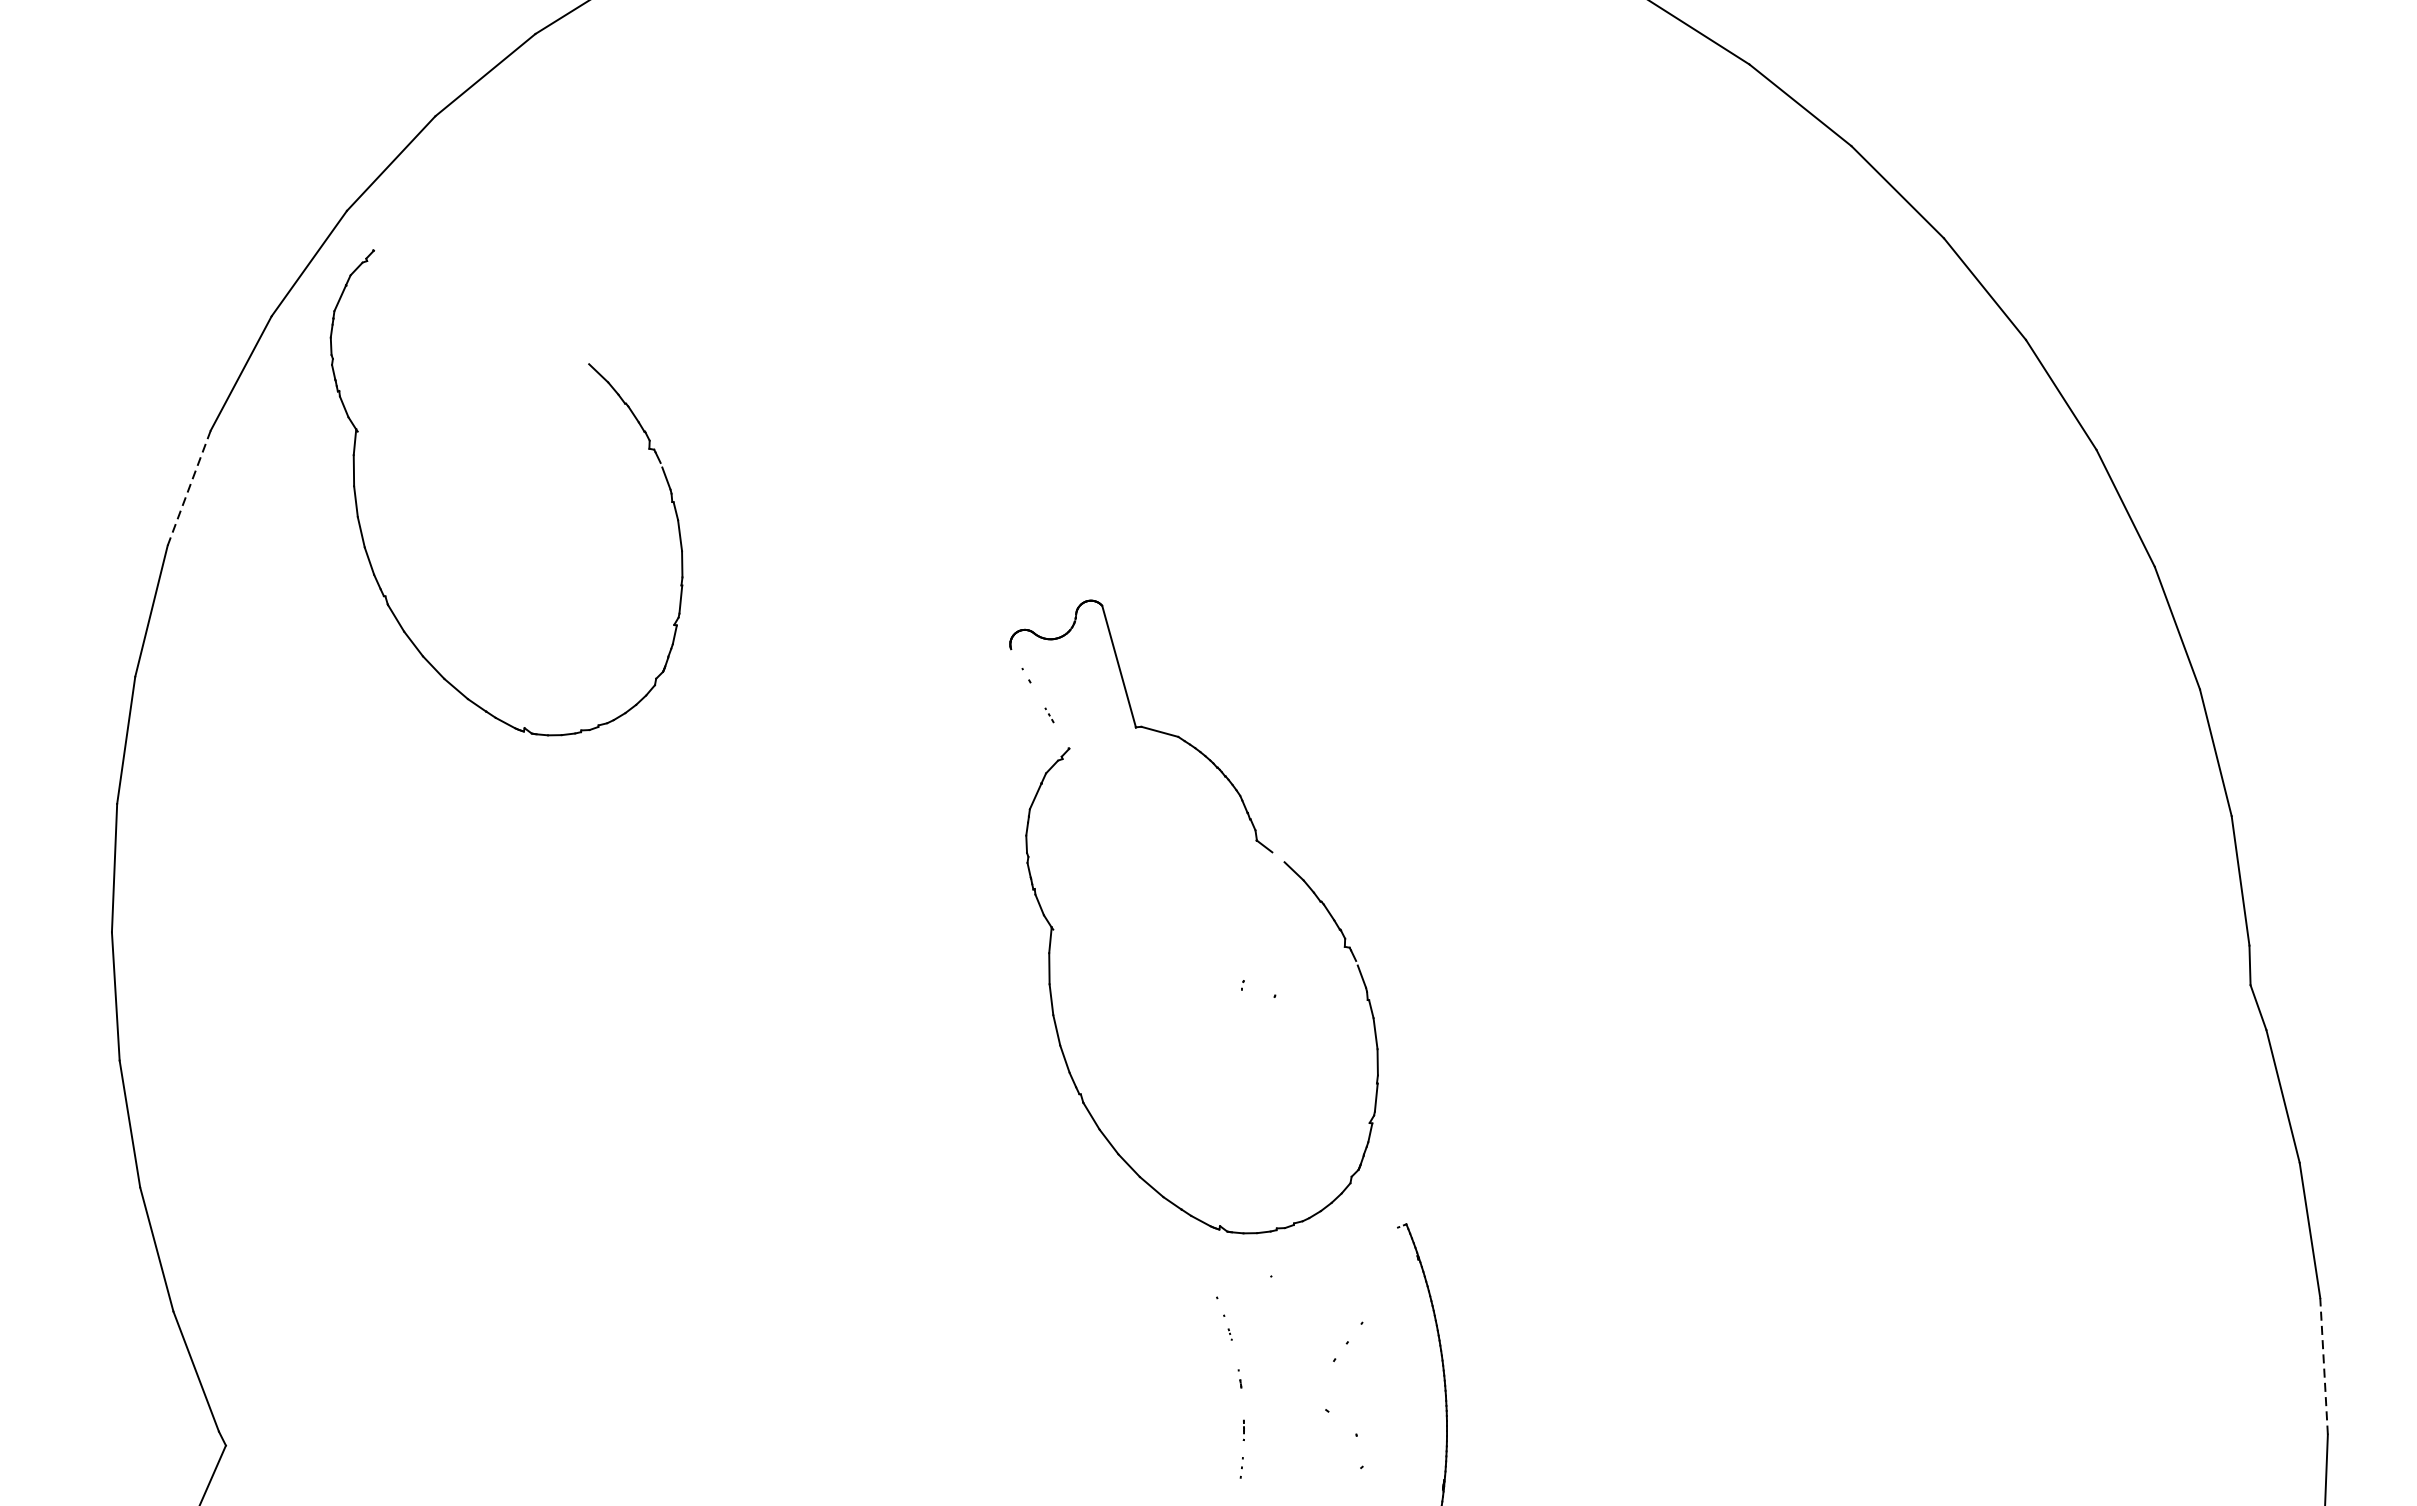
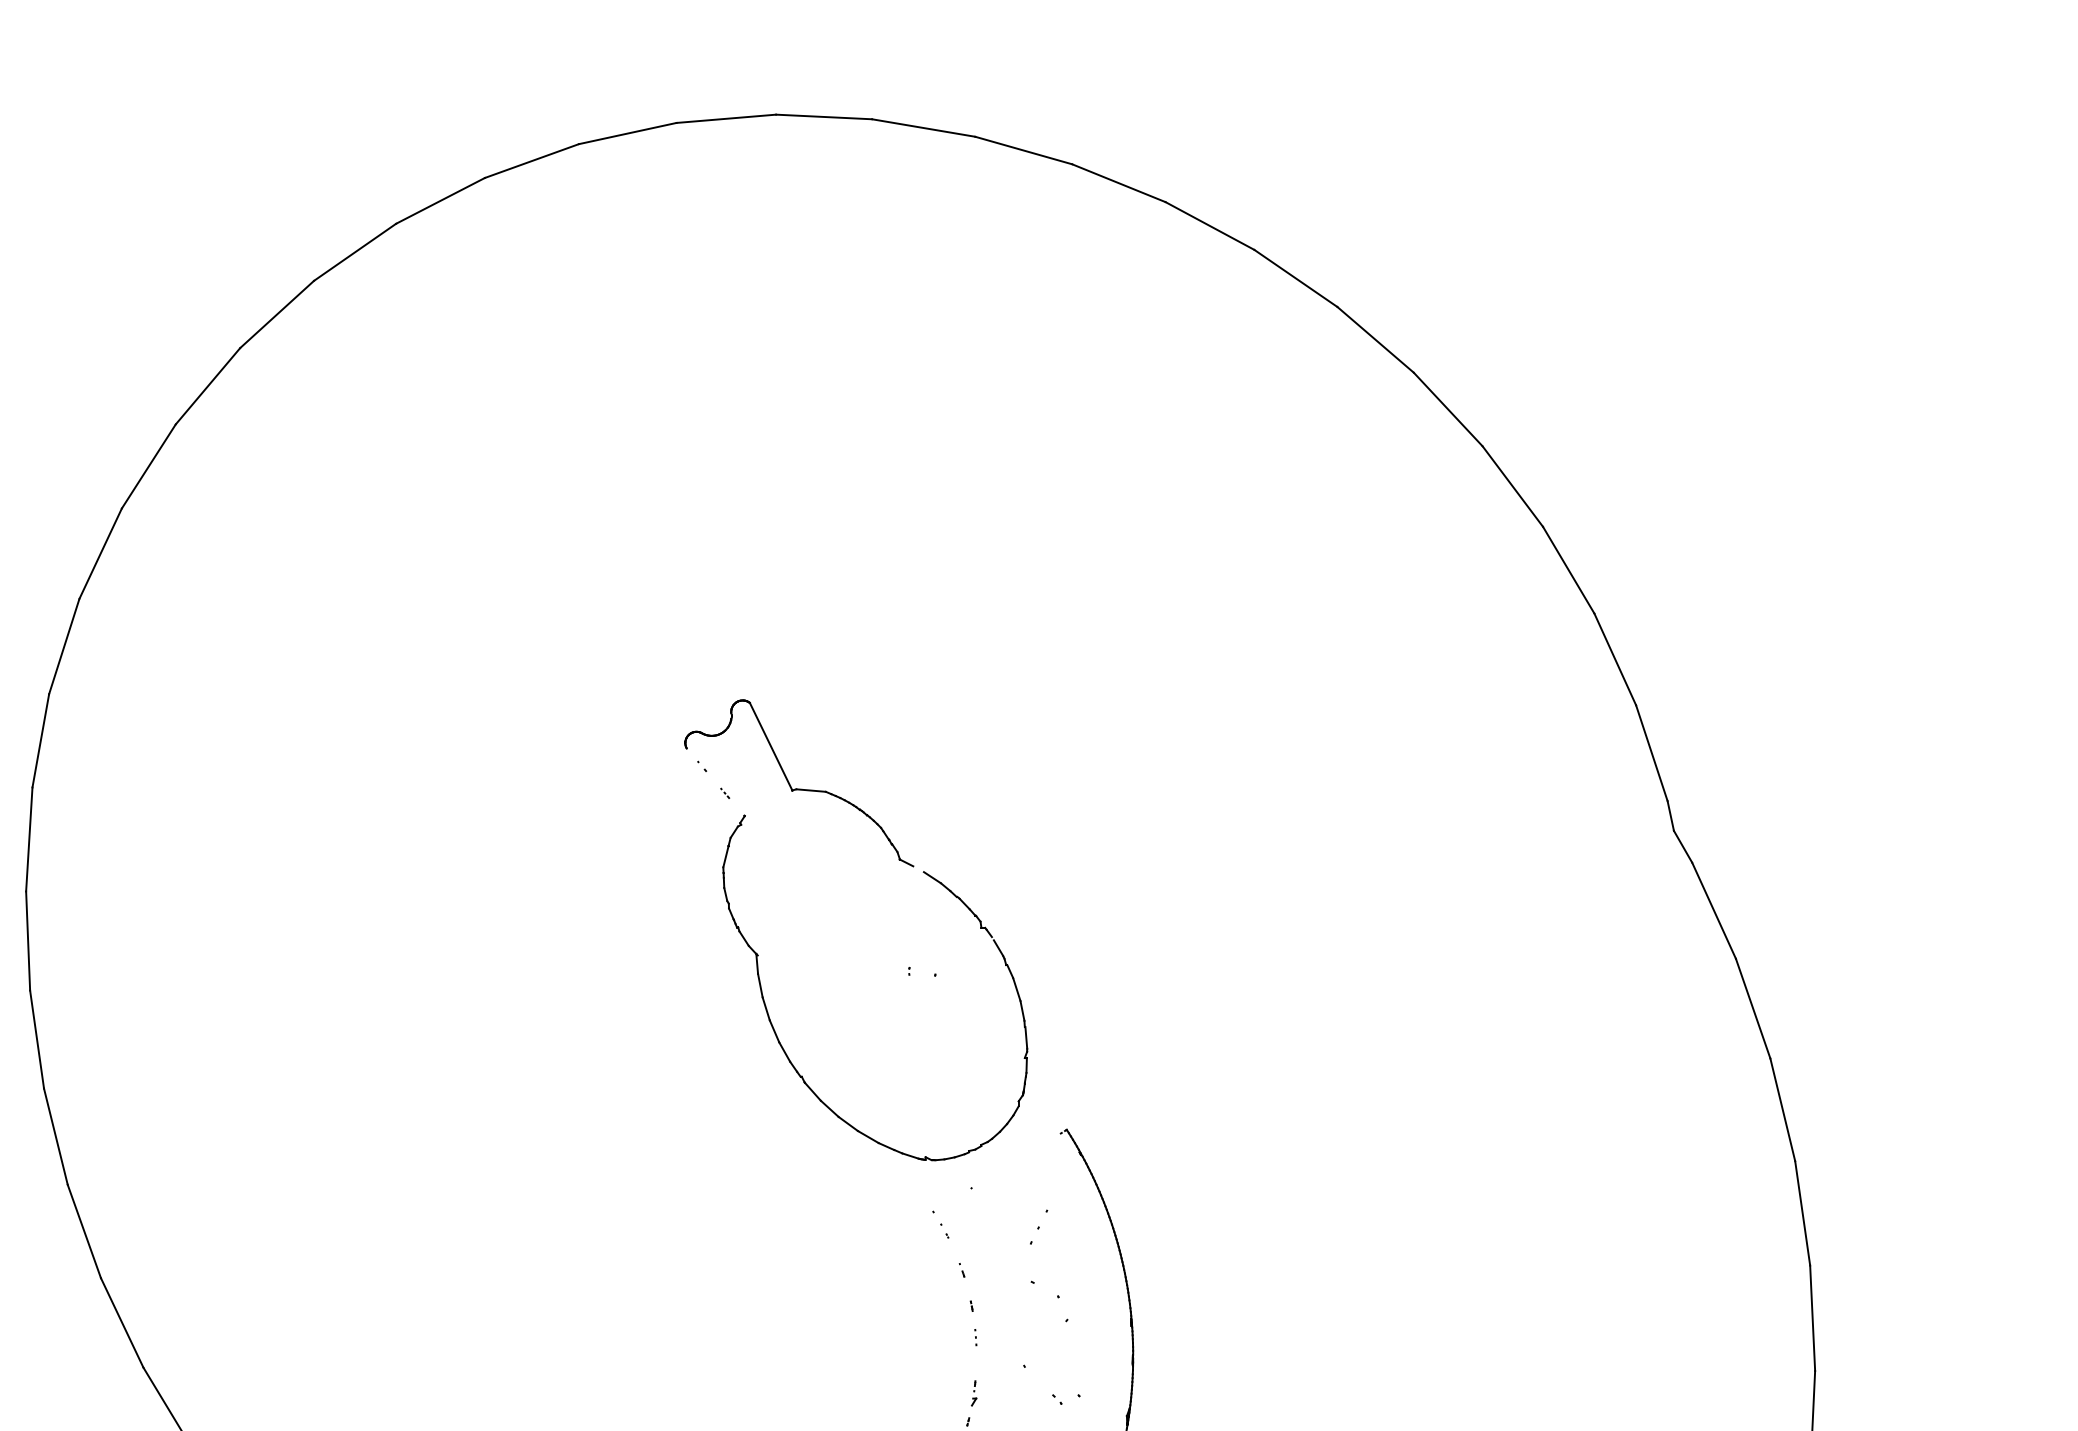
line: (188, 488) -> (40, 741), dashed -> solid
part: (362, 531) -> (178, 749), removed
line: (2323, 1365) -> (1782, 1109), dashed -> solid

